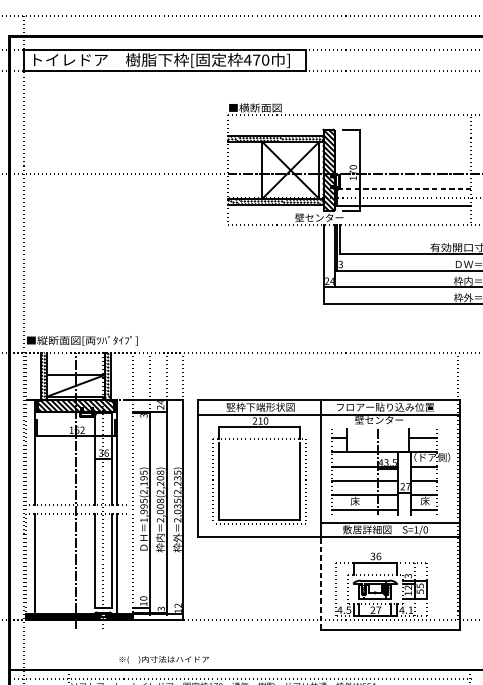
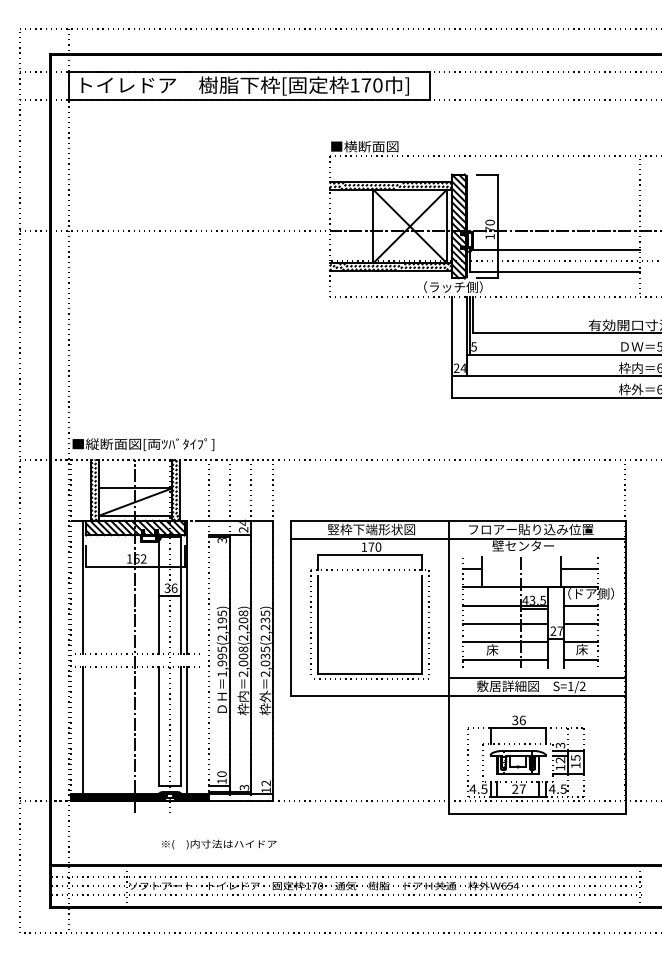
text: (247, 60) -> (354, 85), 470 -> 170
line: (404, 189) -> (555, 250), dashed -> solid
text: (320, 217) -> (448, 286), 壁センター -> （ラッチ側）
text: (340, 264) -> (473, 346), 3 -> 5
text: (257, 420) -> (367, 546), 210 -> 170
text: (425, 529) -> (582, 686), S=1/0 -> S=1/2
line: (320, 583) -> (448, 754), dashed -> solid
text: (420, 591) -> (575, 765), 55 -> 15
text: (410, 609) -> (563, 788), 4.1 -> 4.5
text: (164, 659) -> (219, 844), moved

